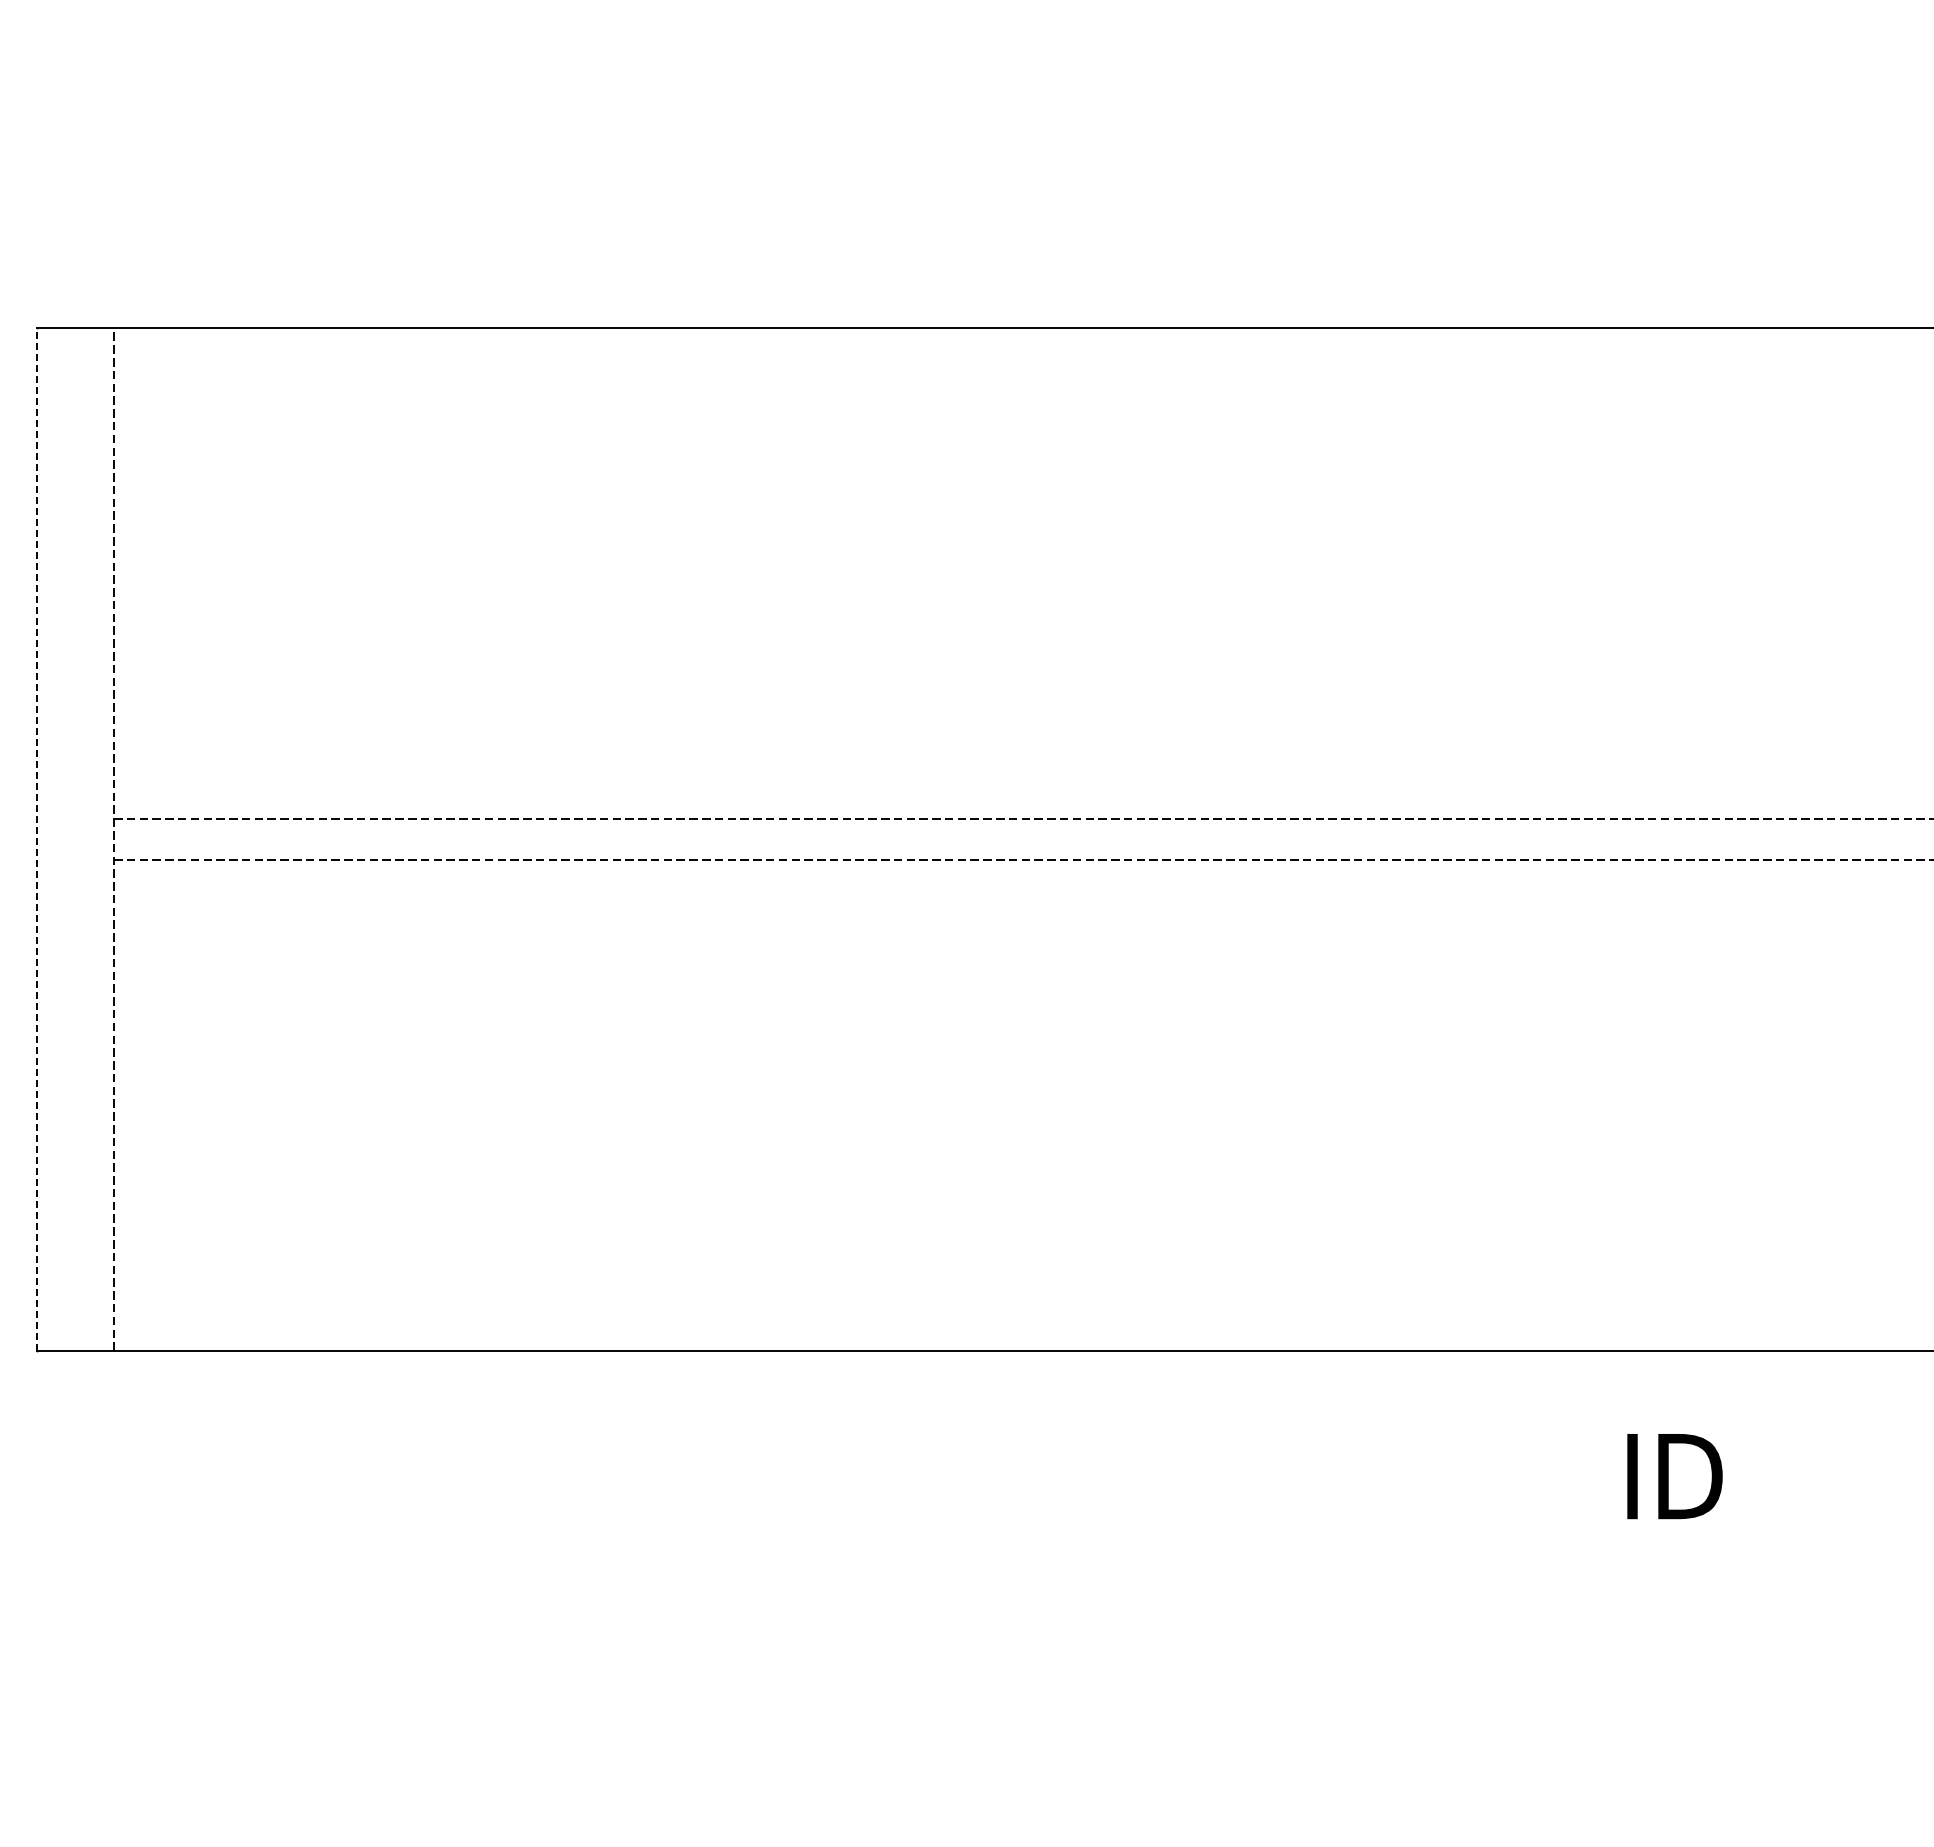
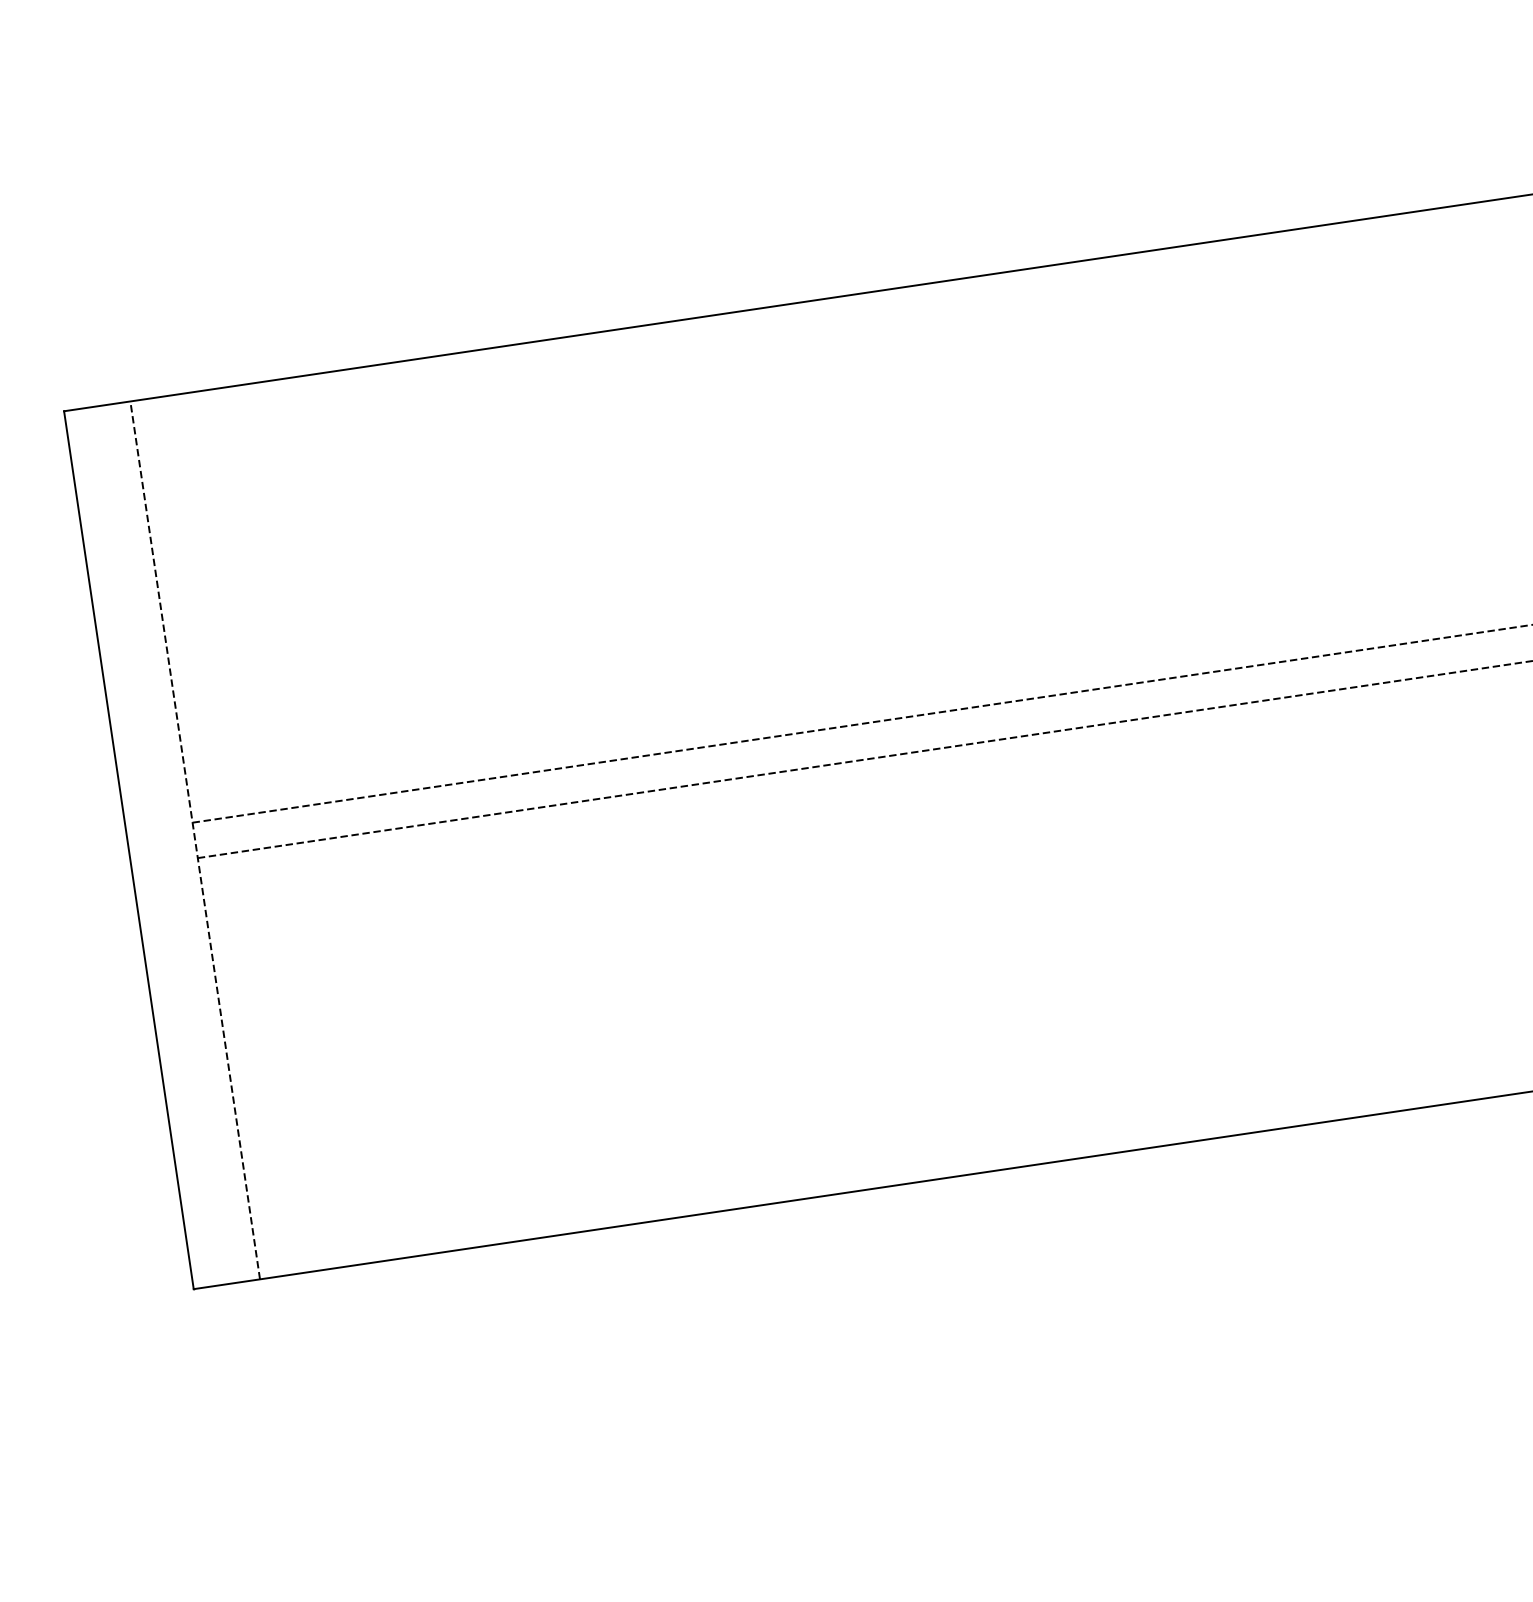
line: (36, 839) -> (128, 850), dashed -> solid

